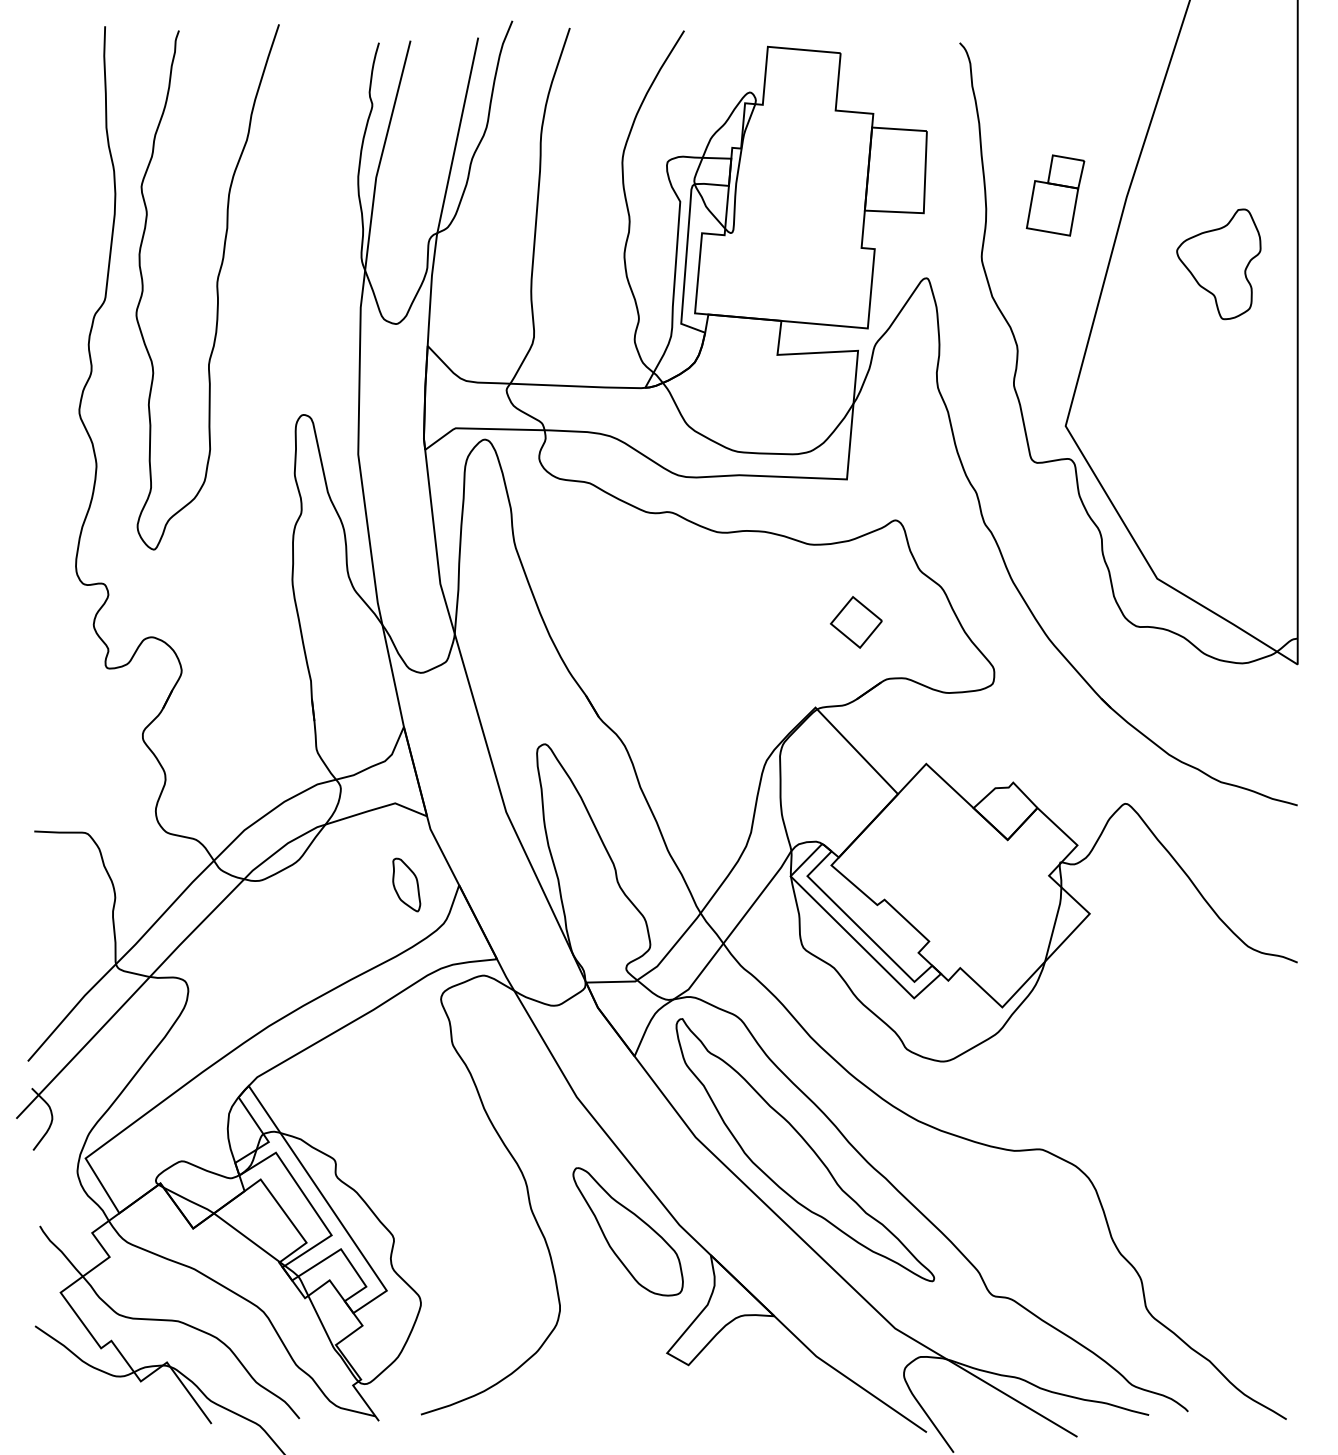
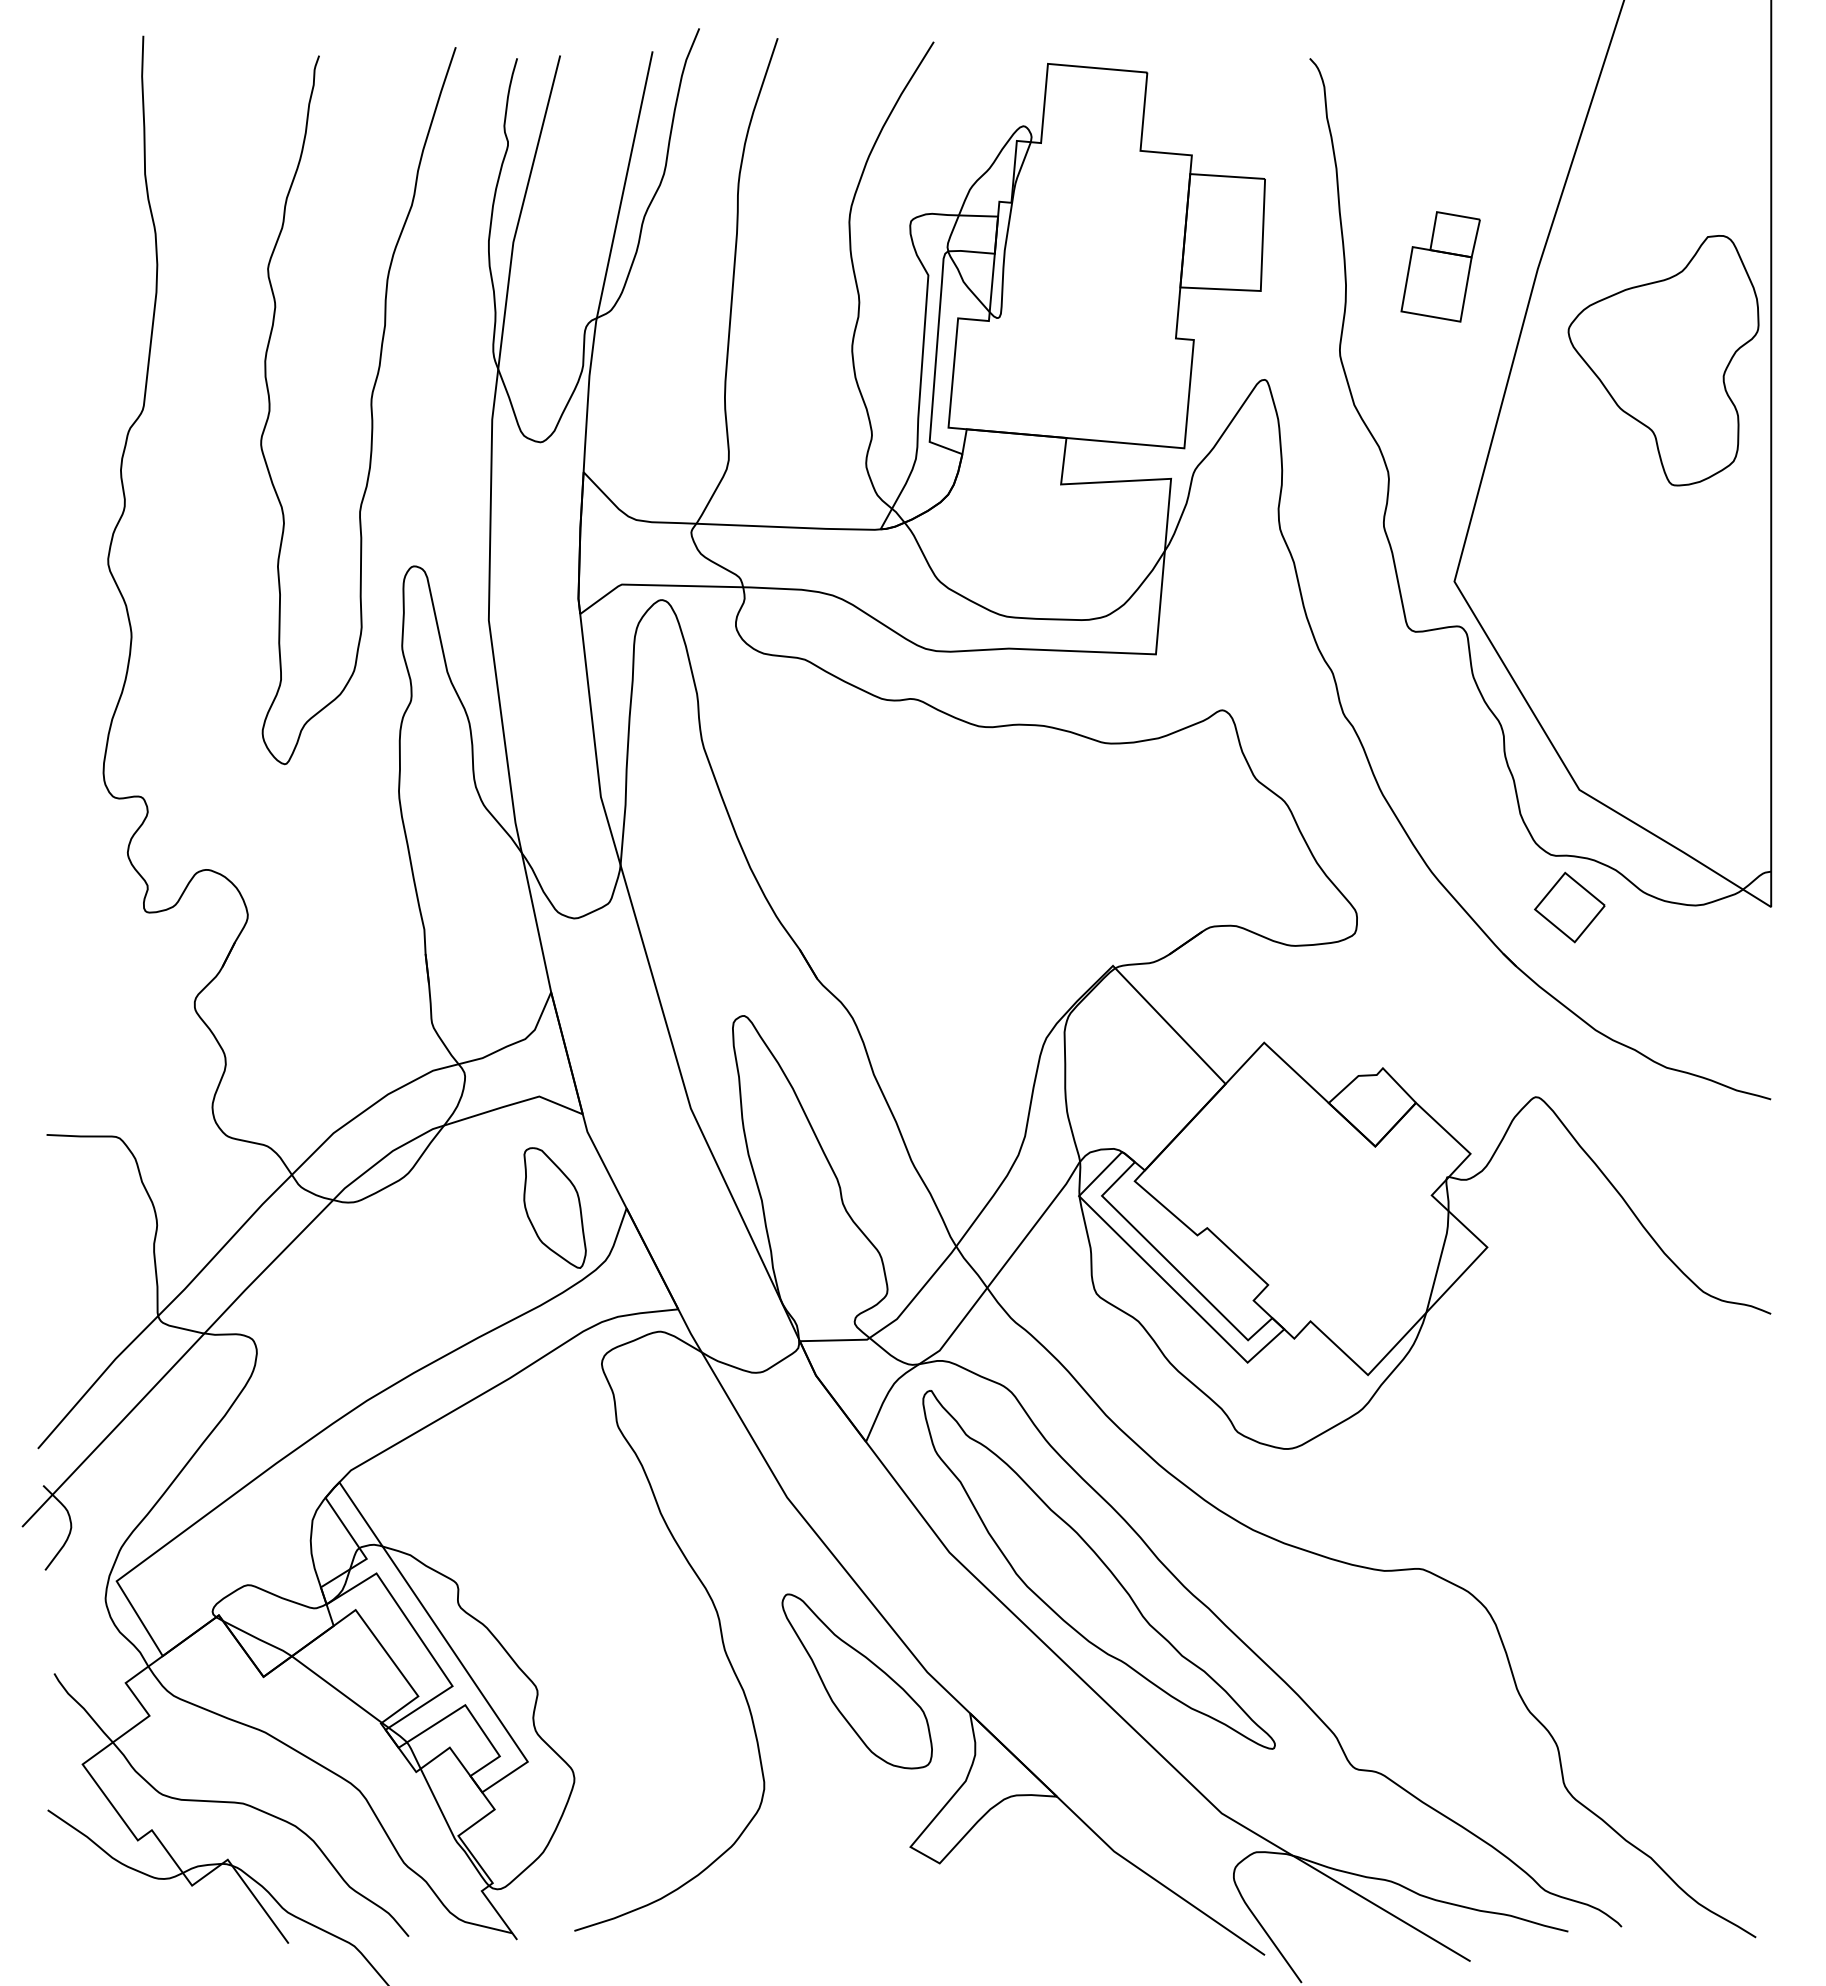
part: (1218, 264) -> (1663, 360), size x1.67
curve: (216, 287) -> (370, 406), moved
part: (856, 622) -> (1569, 907), moved
part: (406, 884) -> (554, 1207), size x1.67

